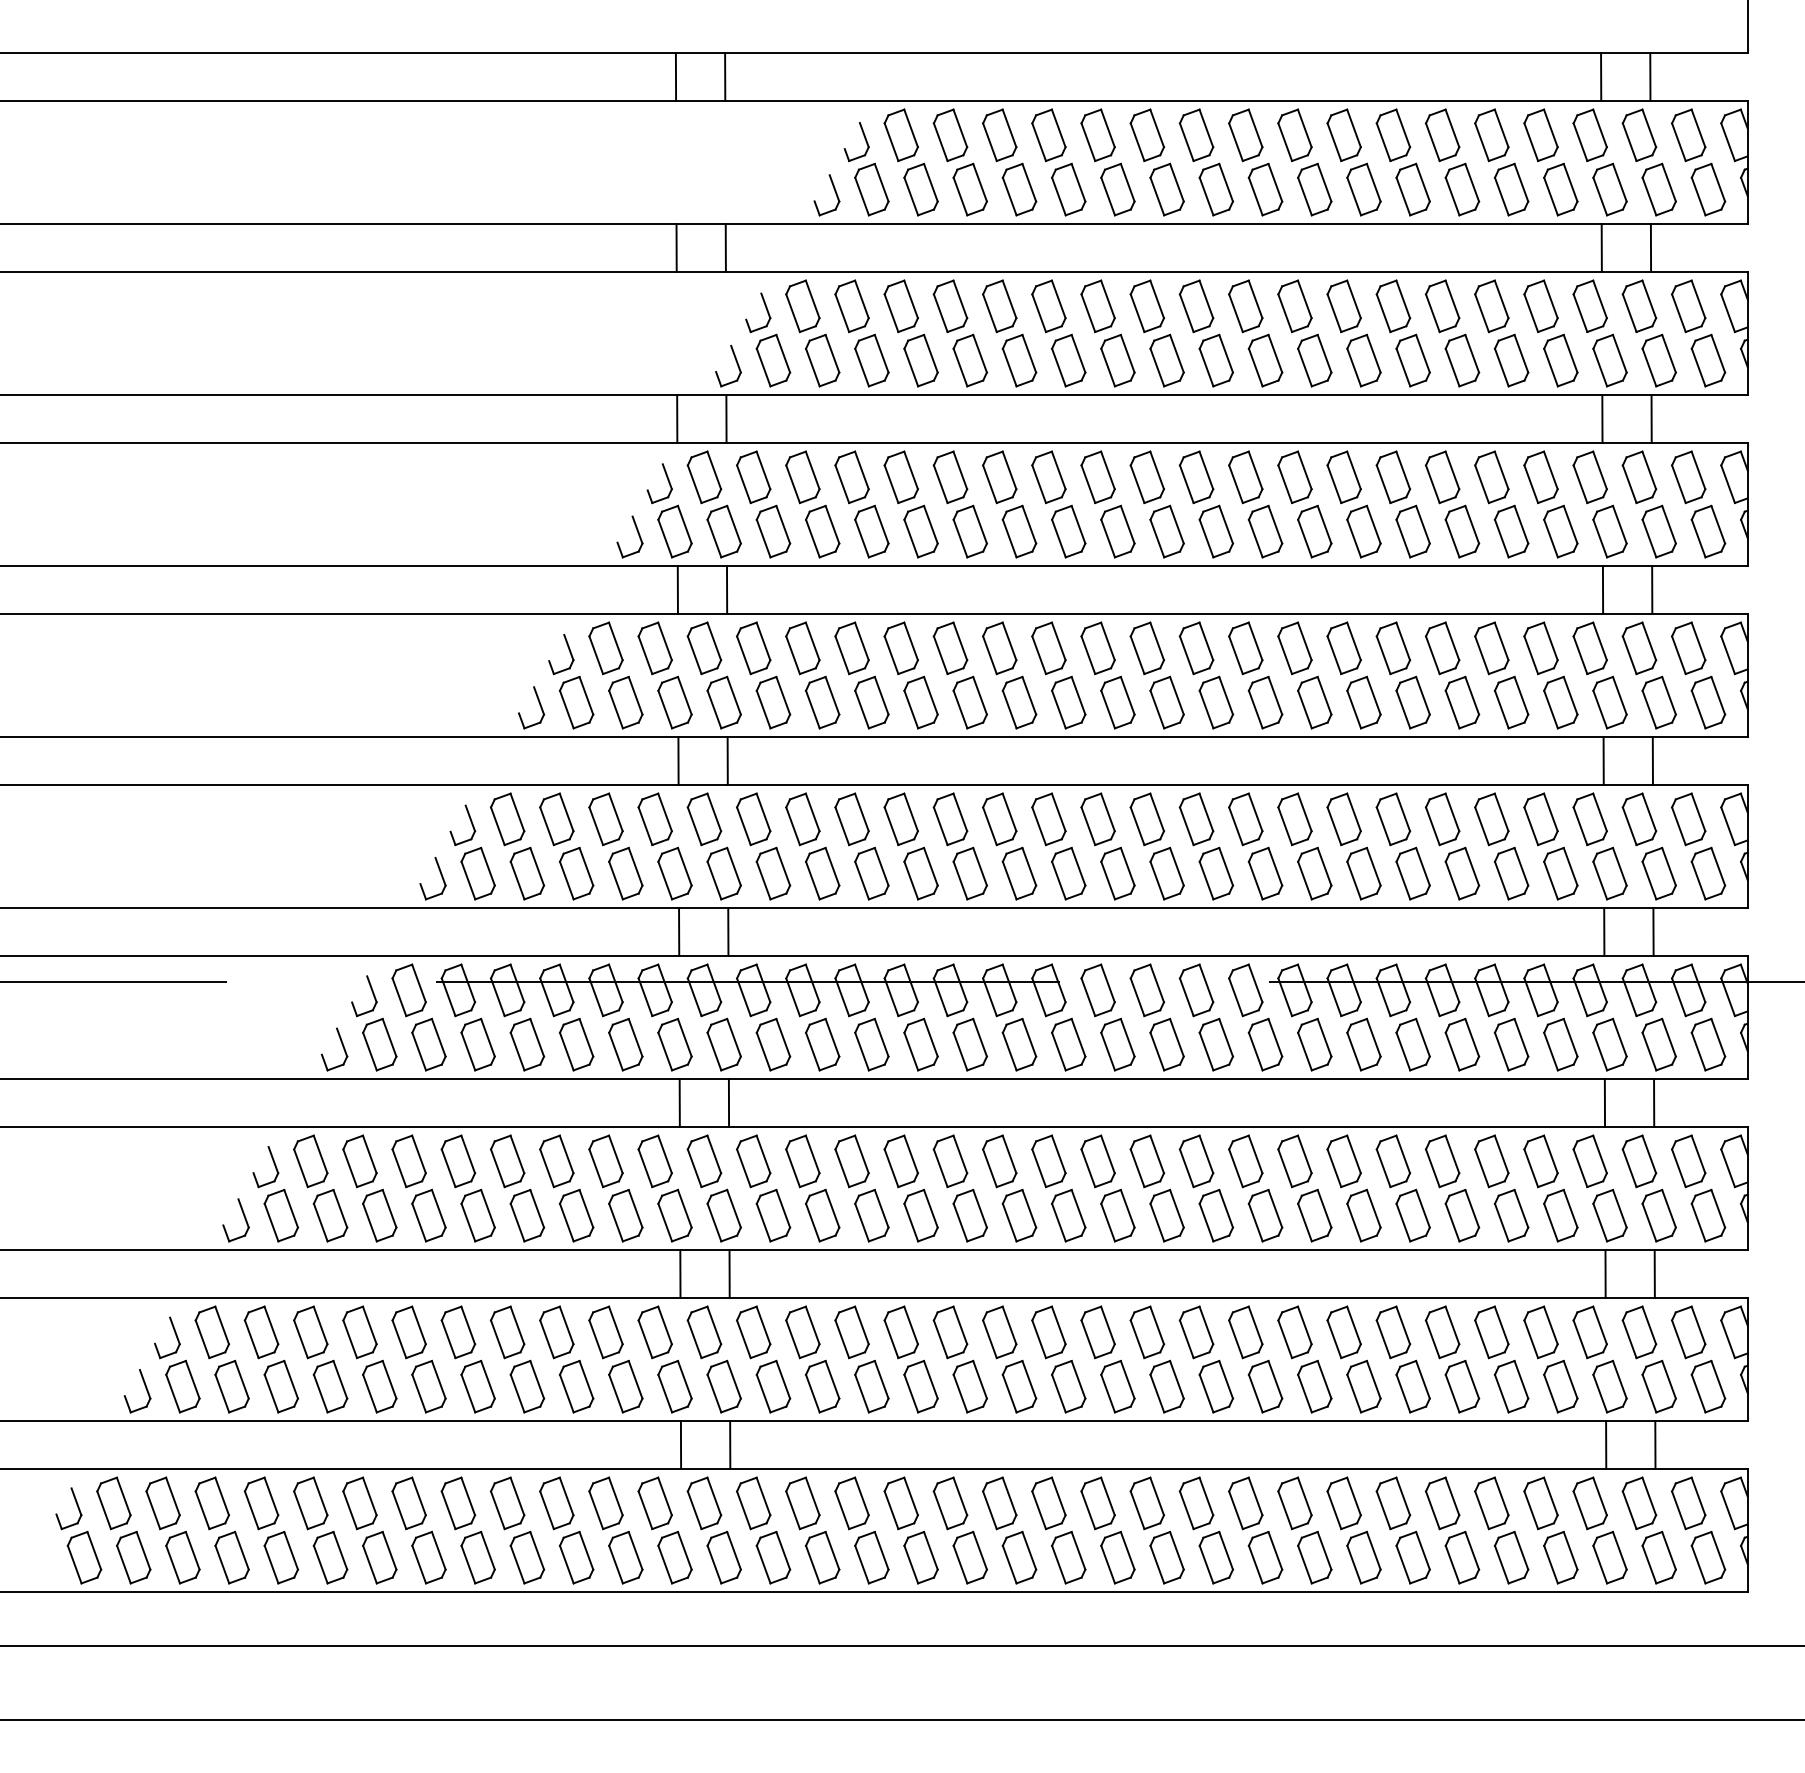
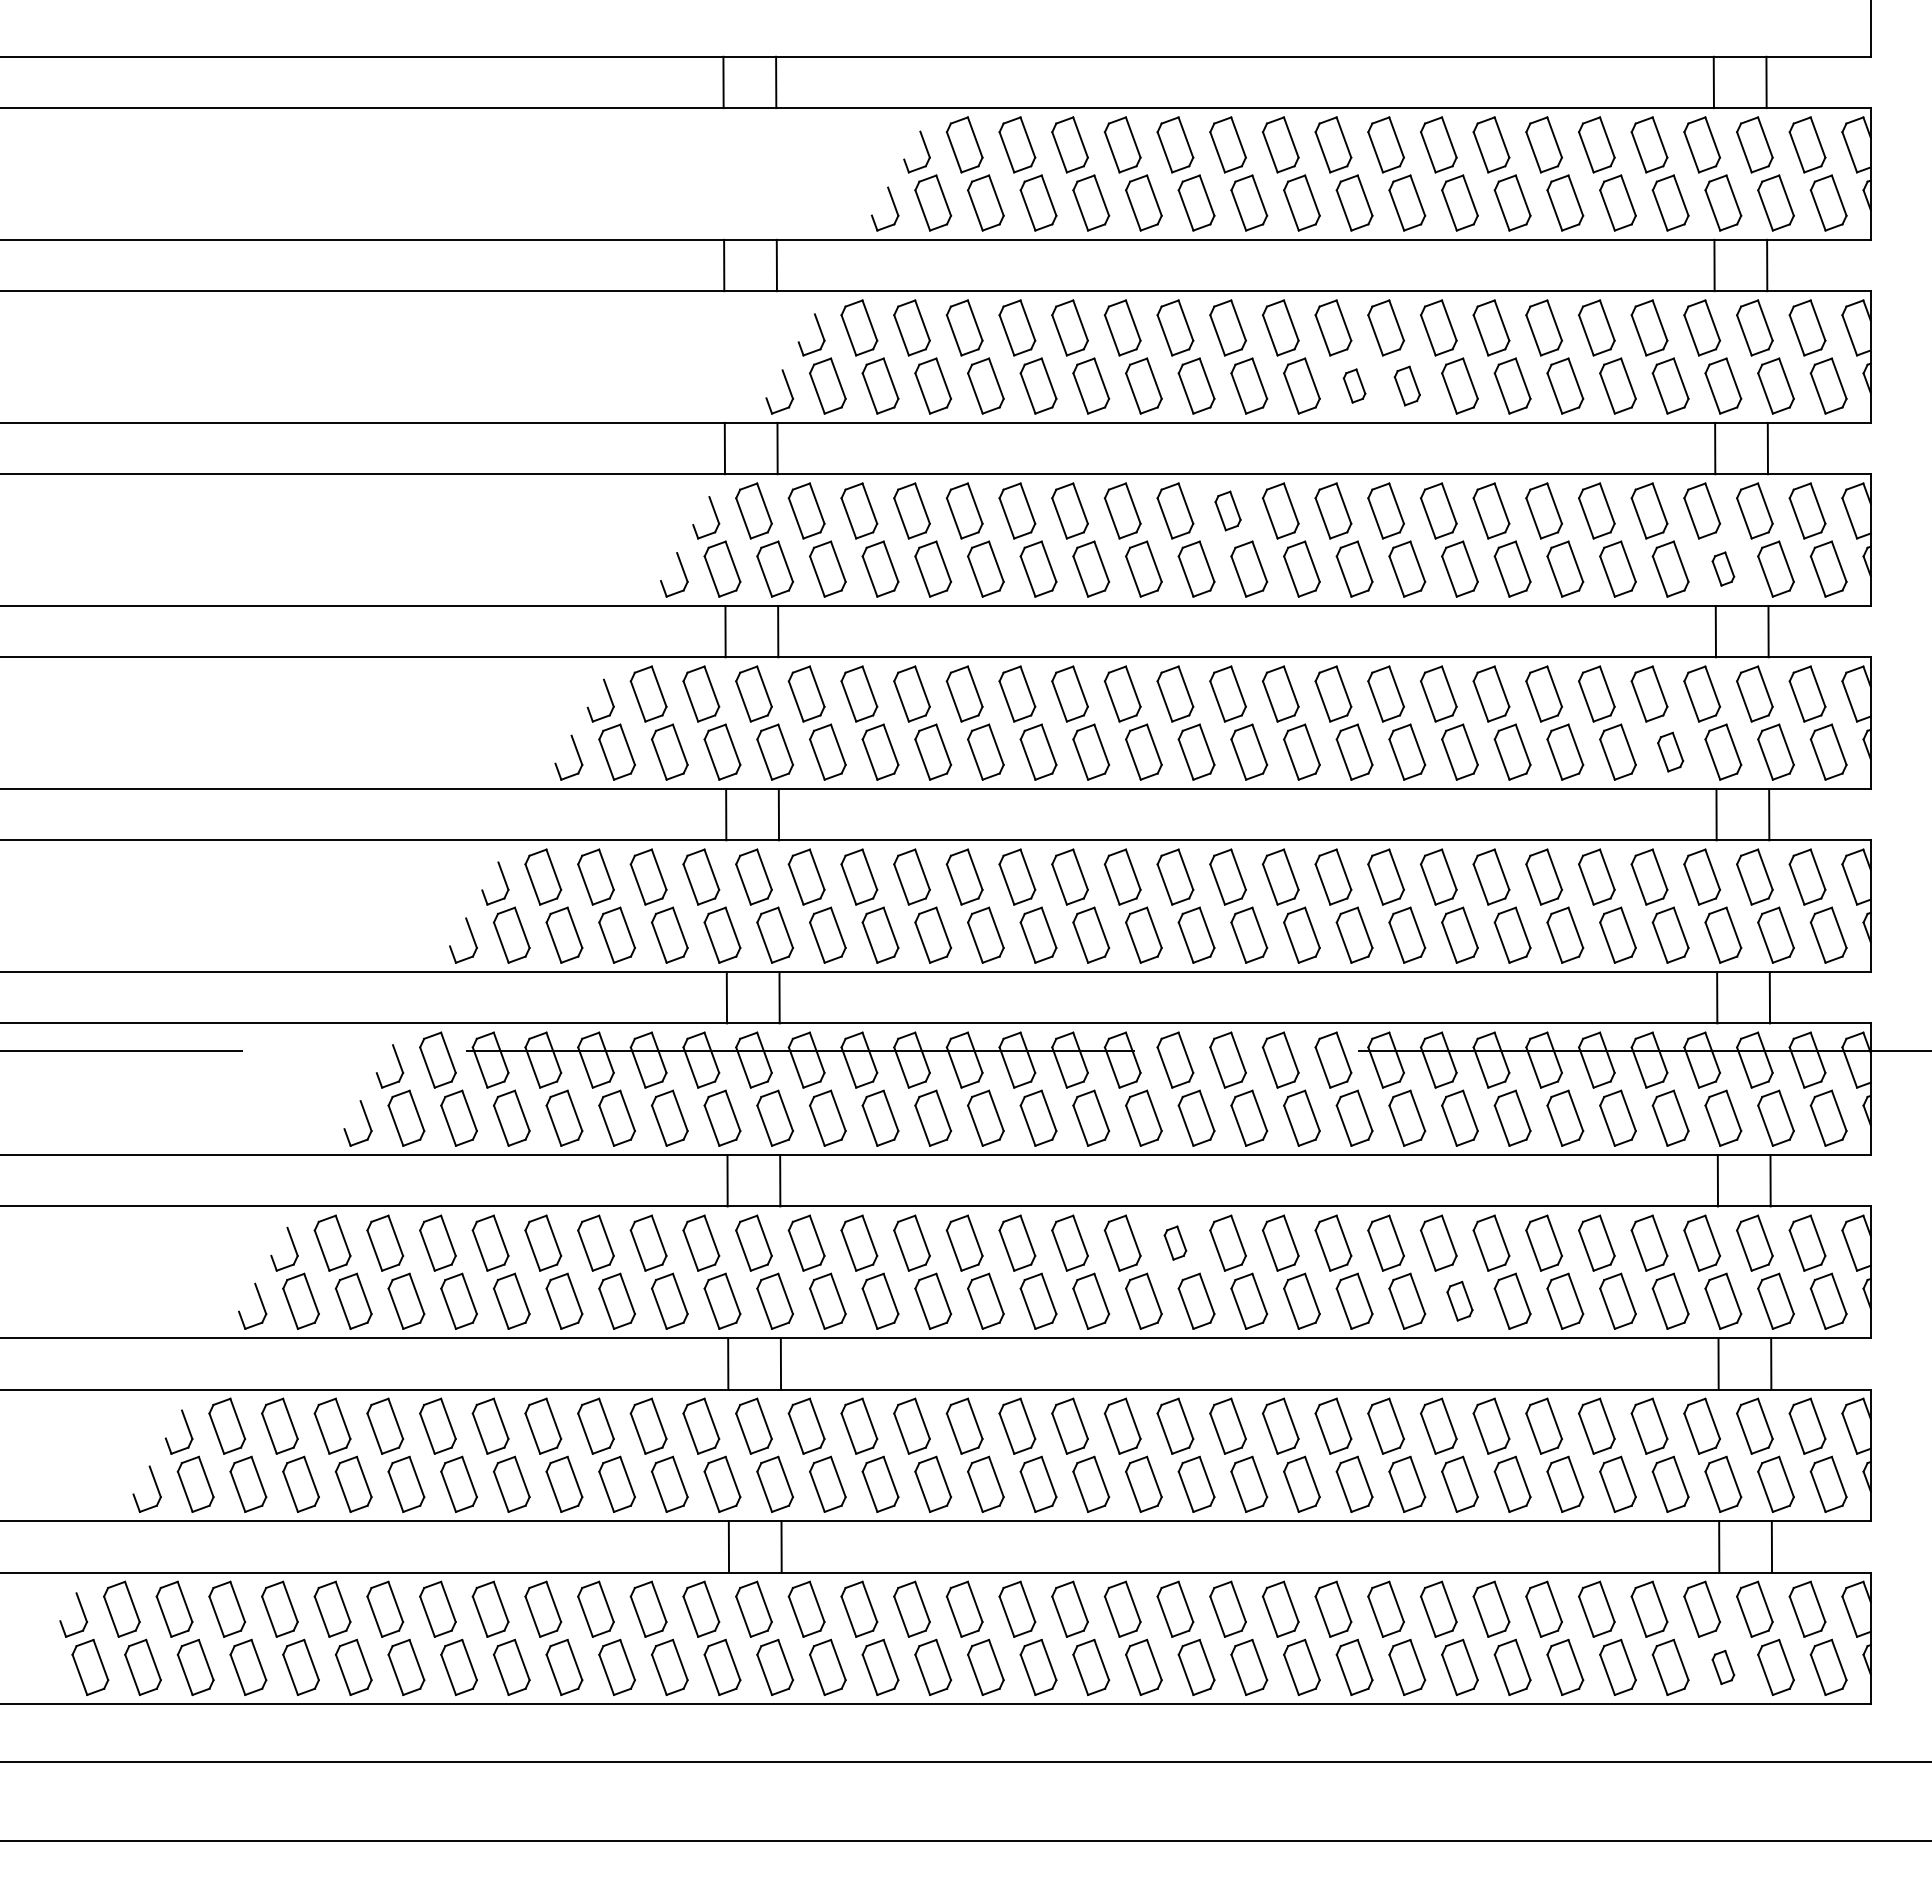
part: (1265, 360) -> (1354, 385), size x0.6
part: (1314, 360) -> (1407, 385), size x0.7
part: (1146, 476) -> (1227, 510), size x0.7
part: (1610, 531) -> (1723, 568), size x0.6
part: (1560, 701) -> (1670, 751), size x0.7
part: (1098, 1160) -> (1175, 1242), size x0.6
part: (1363, 1214) -> (1459, 1300), size x0.7
part: (1610, 1557) -> (1723, 1667), size x0.6

